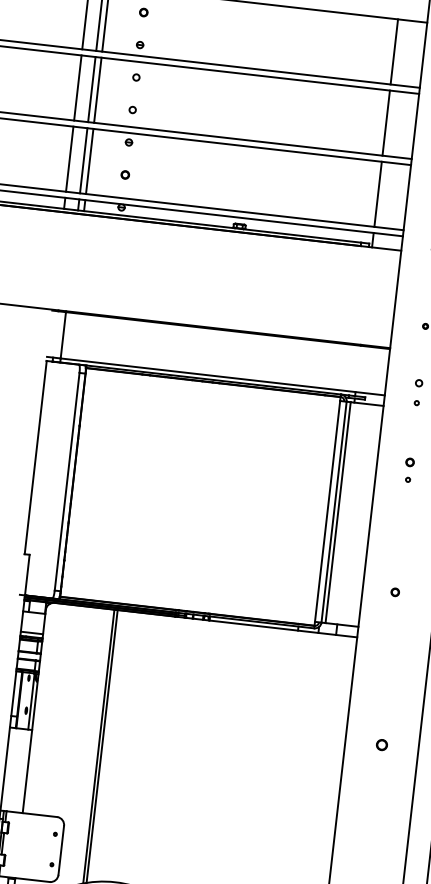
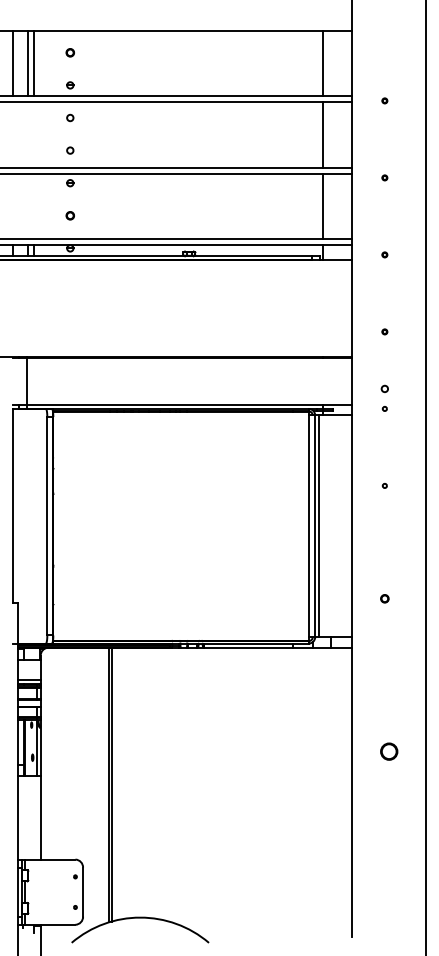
line: (77, 87) -> (13, 134), removed
line: (91, 89) -> (27, 134), removed
line: (97, 89) -> (33, 134), removed
line: (69, 159) -> (13, 206), removed
line: (83, 160) -> (27, 206), removed
line: (89, 161) -> (33, 206), removed
part: (409, 462) -> (384, 468), removed
circle: (381, 744) -> (388, 751), size x1.6

